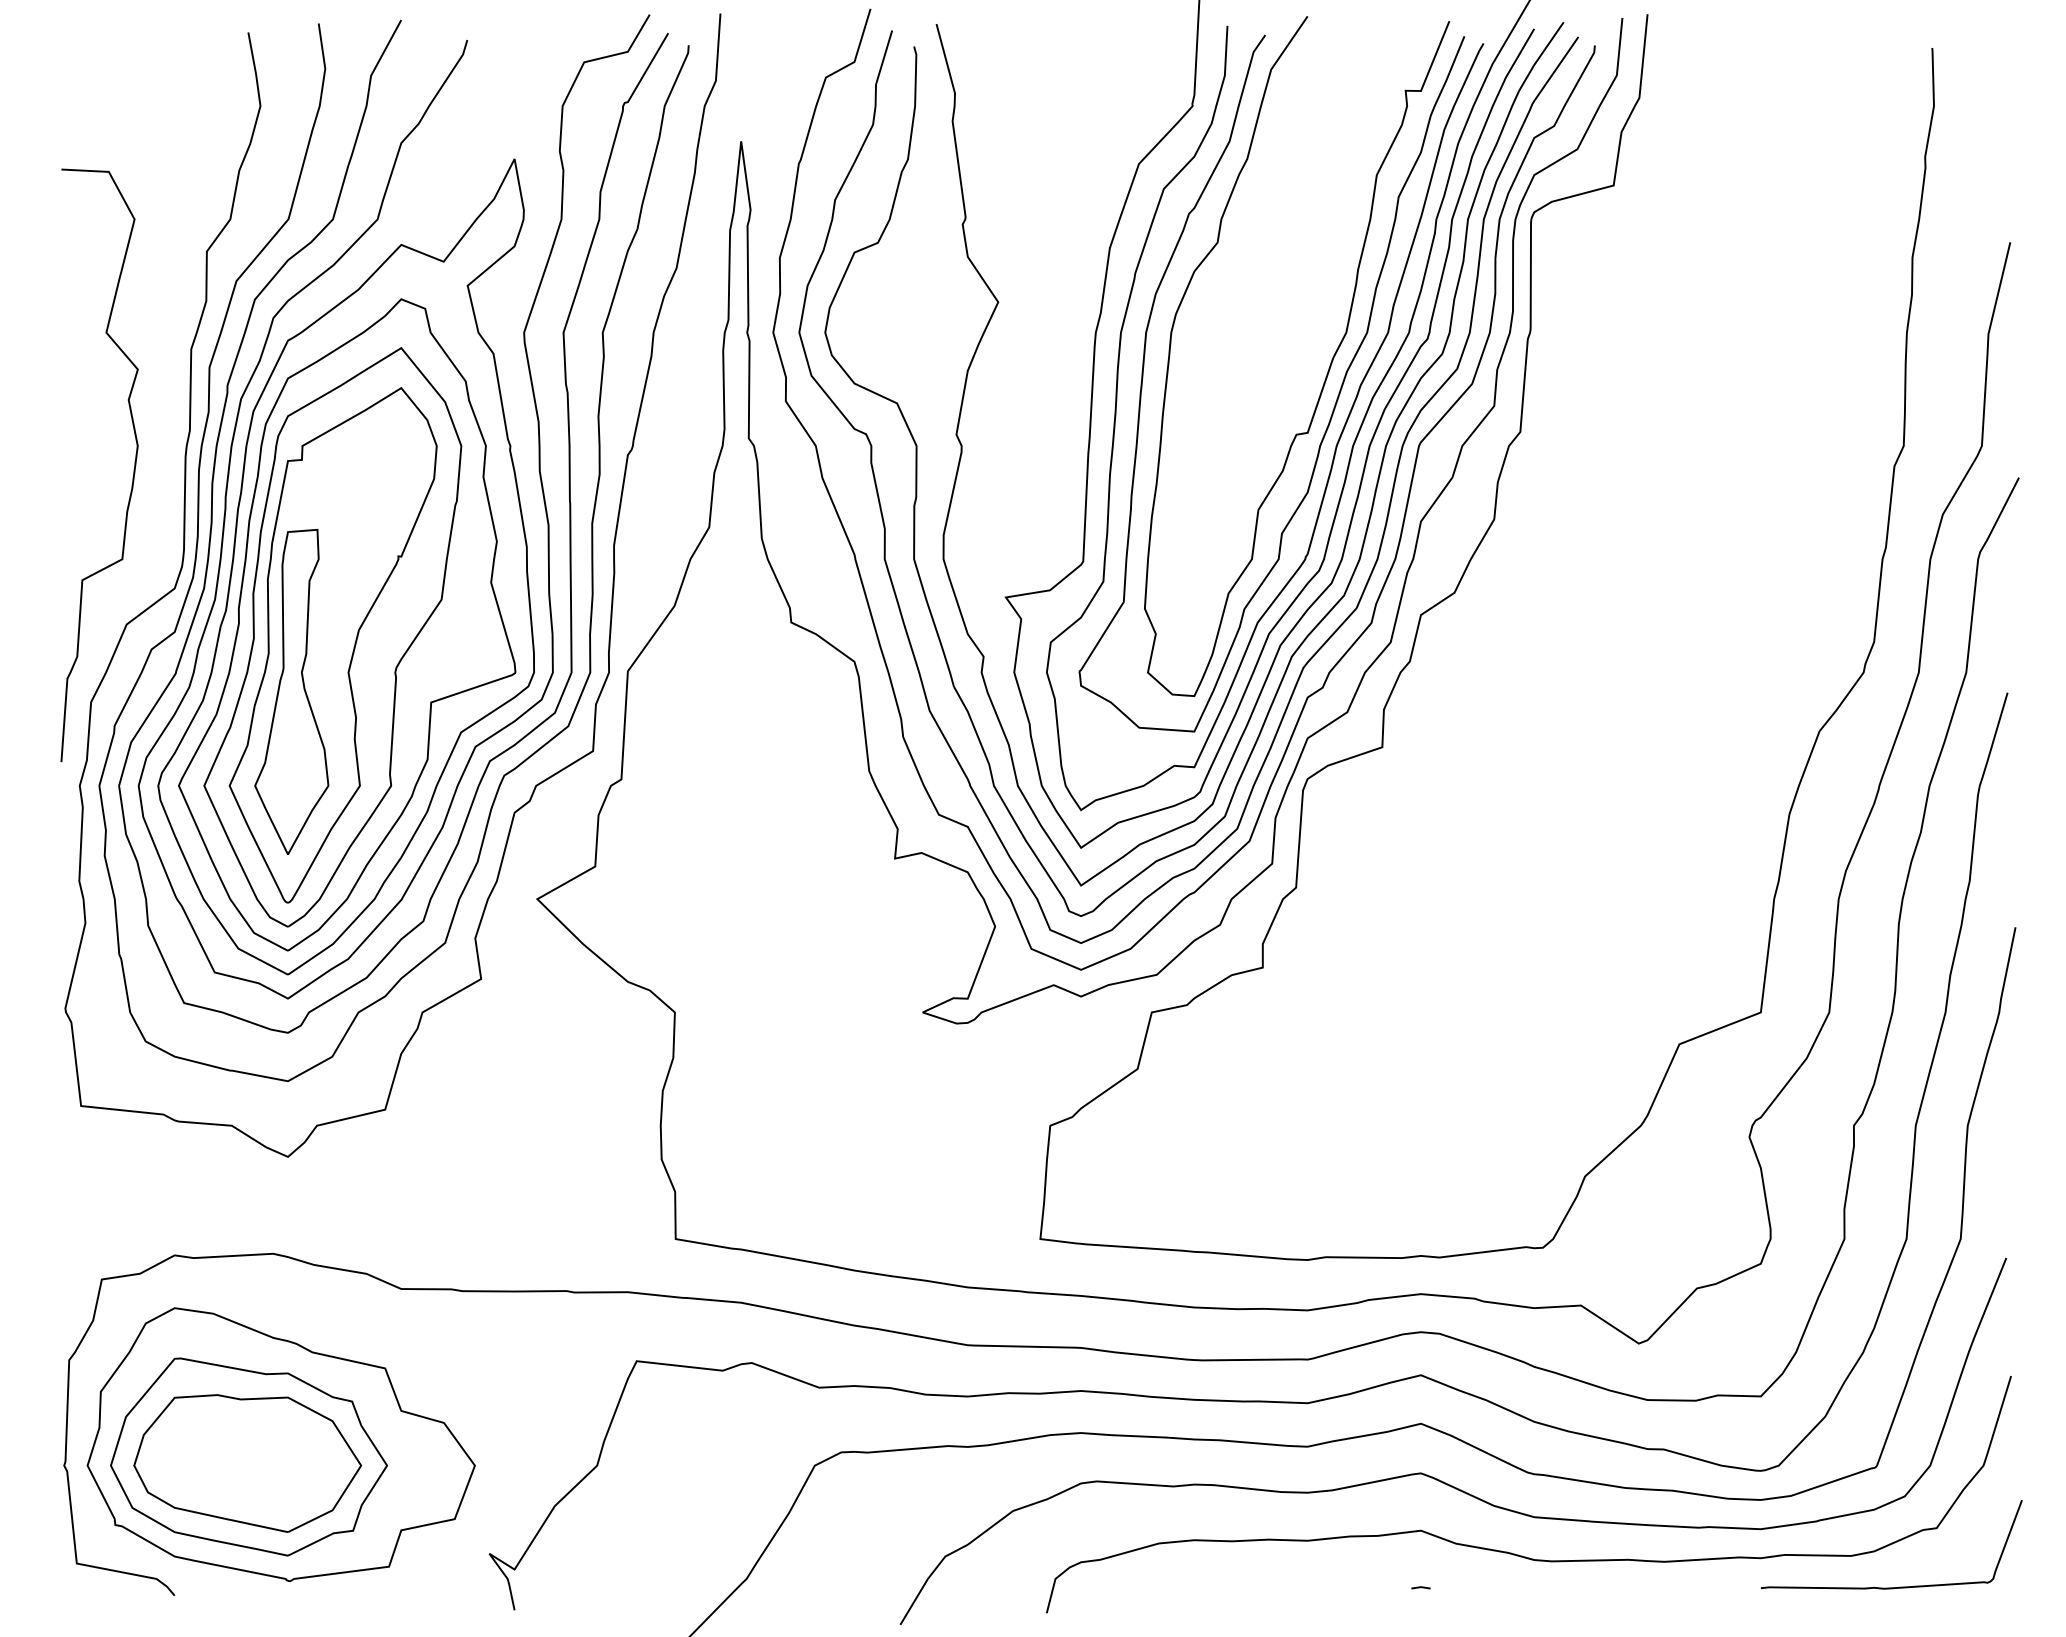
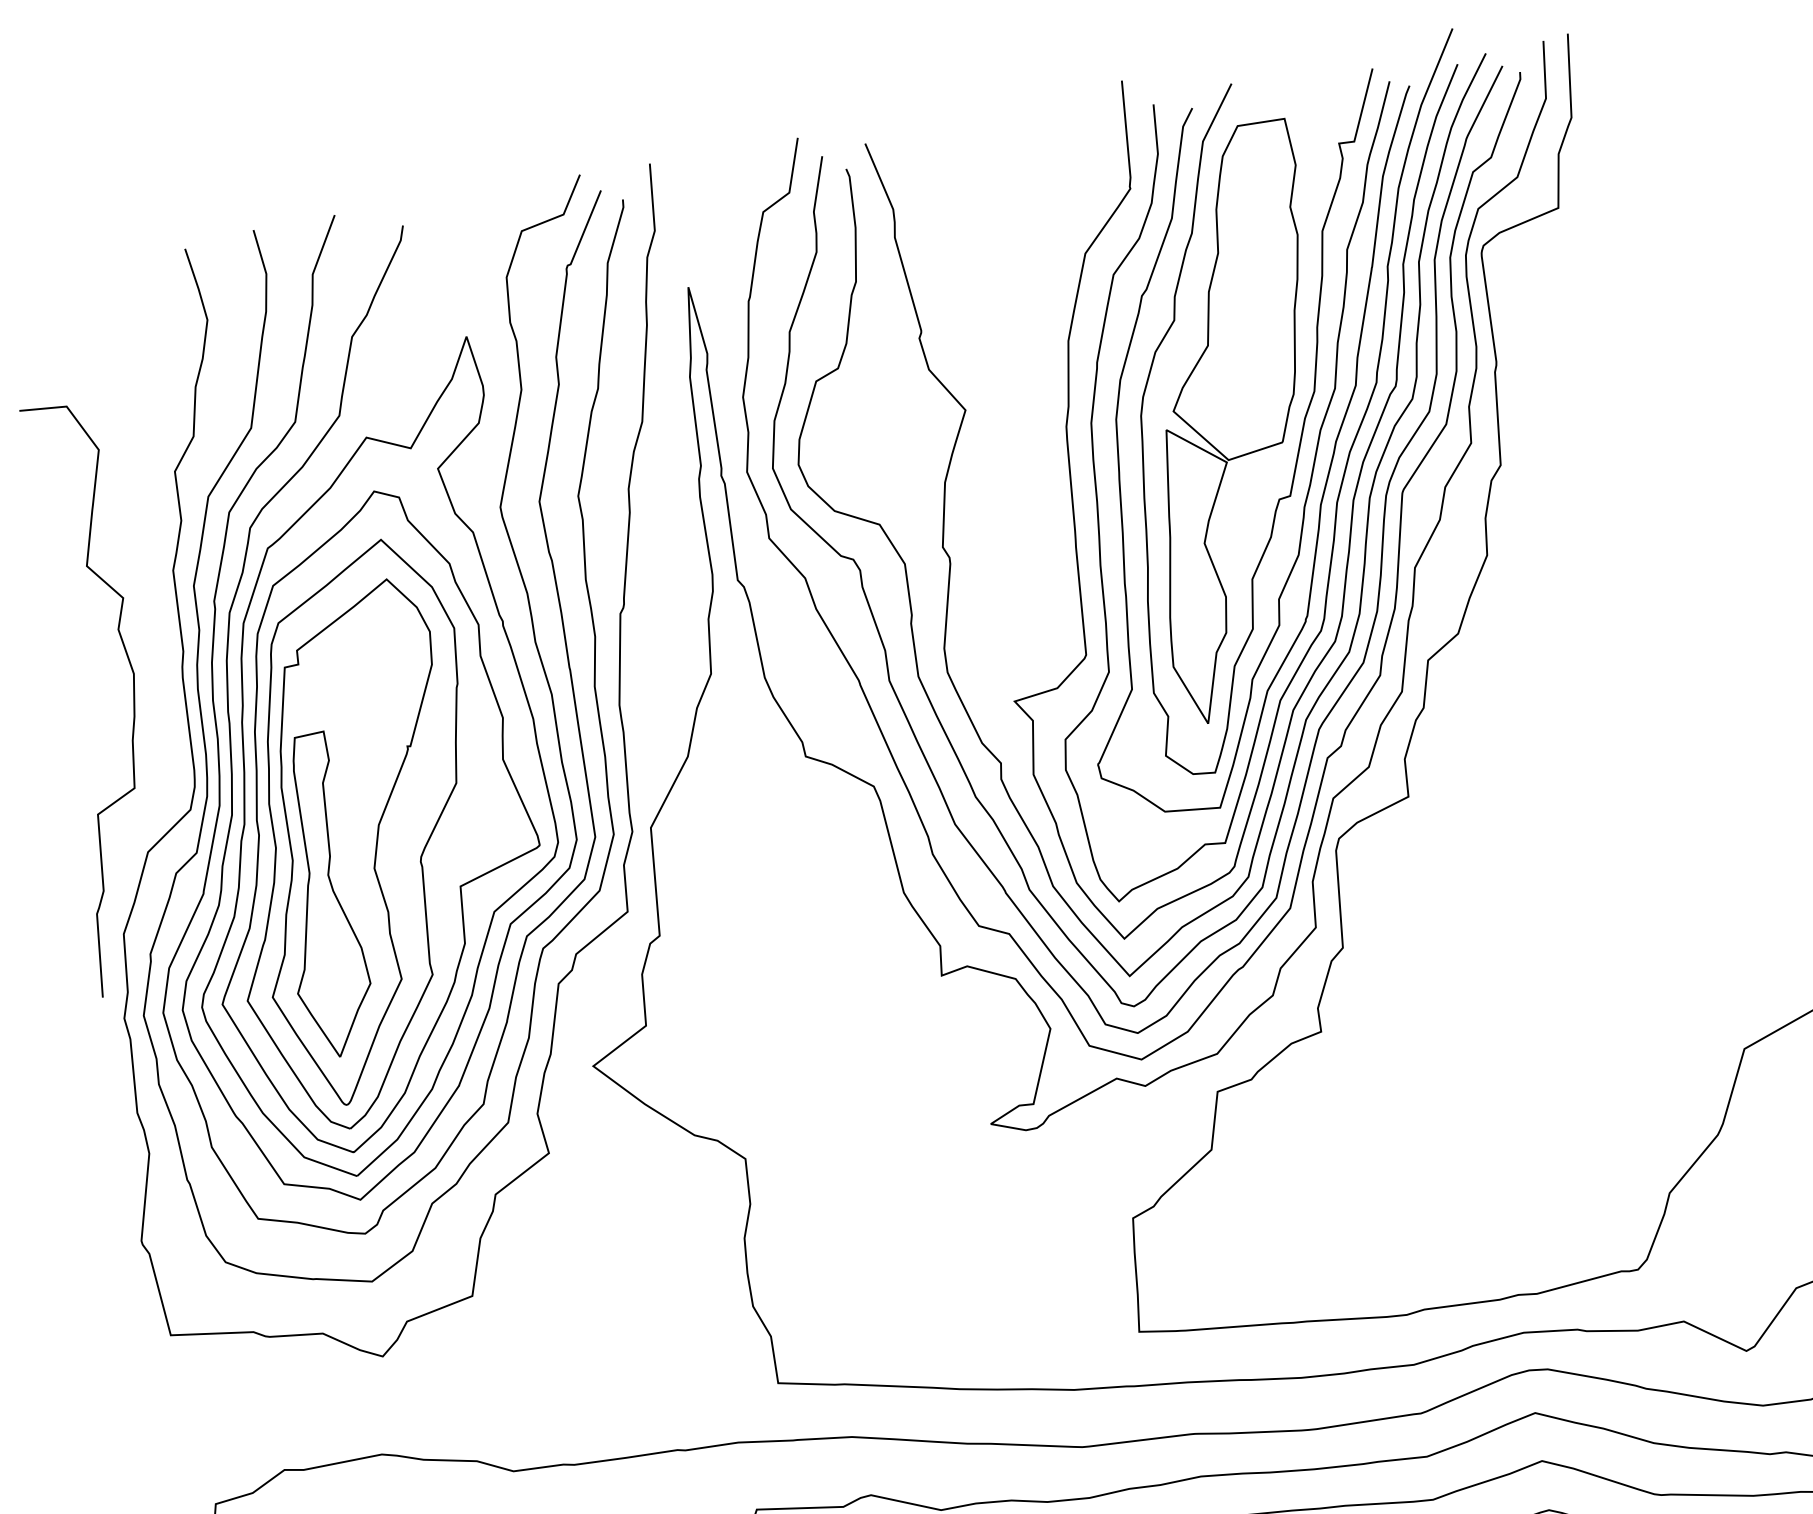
part: (1263, 351) -> (1235, 421), added

